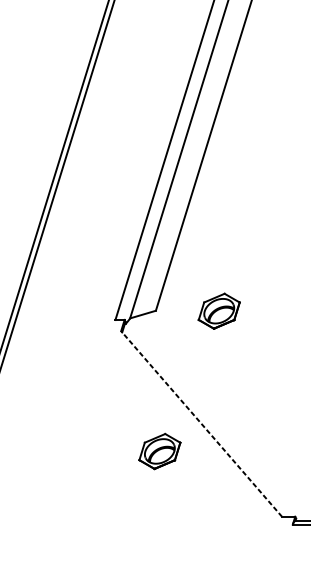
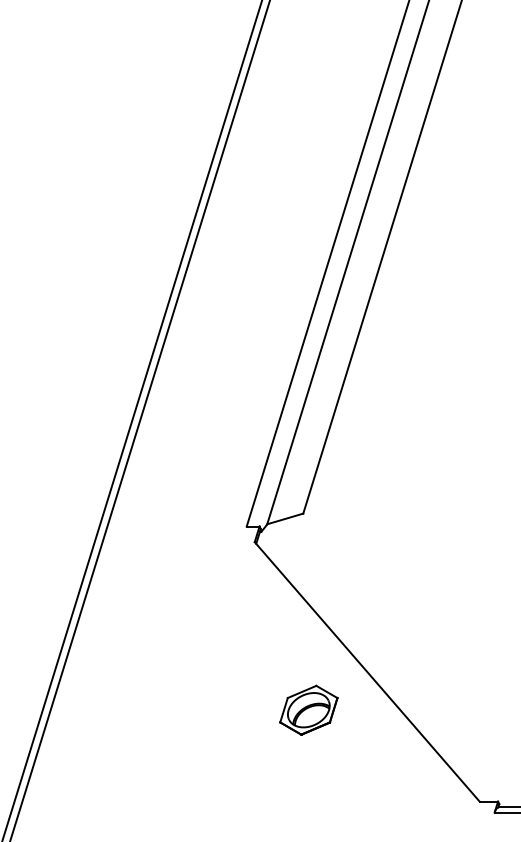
part: (219, 310) -> (391, 513), removed
line: (201, 423) -> (367, 671), dashed -> solid

